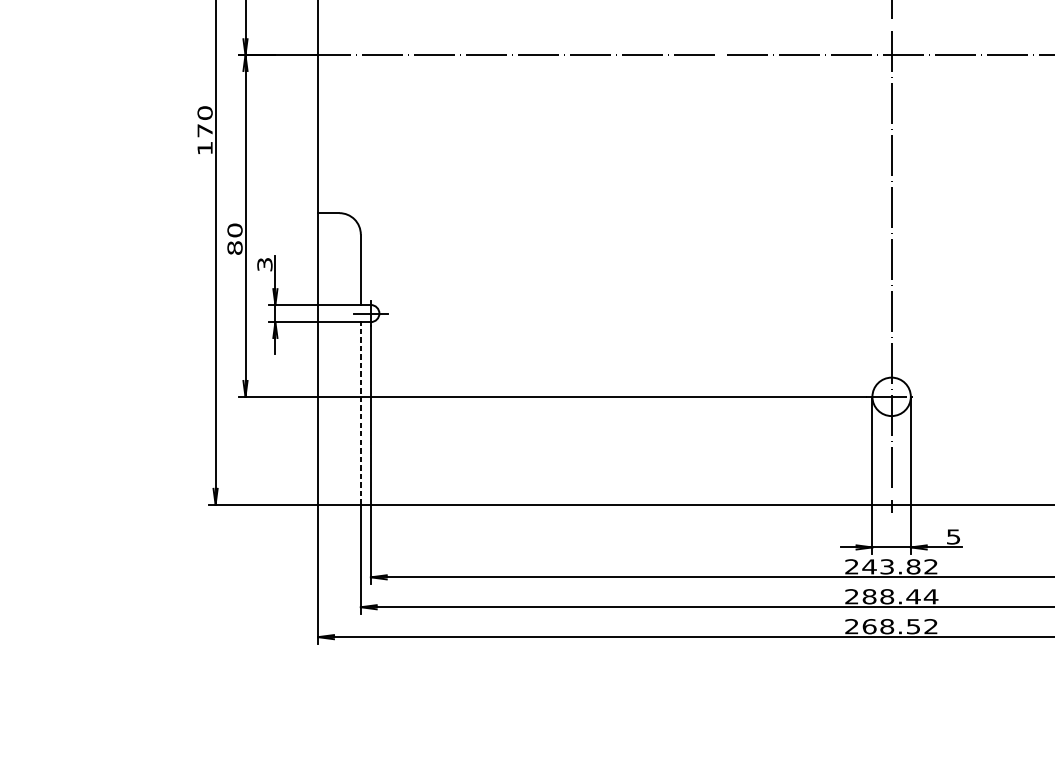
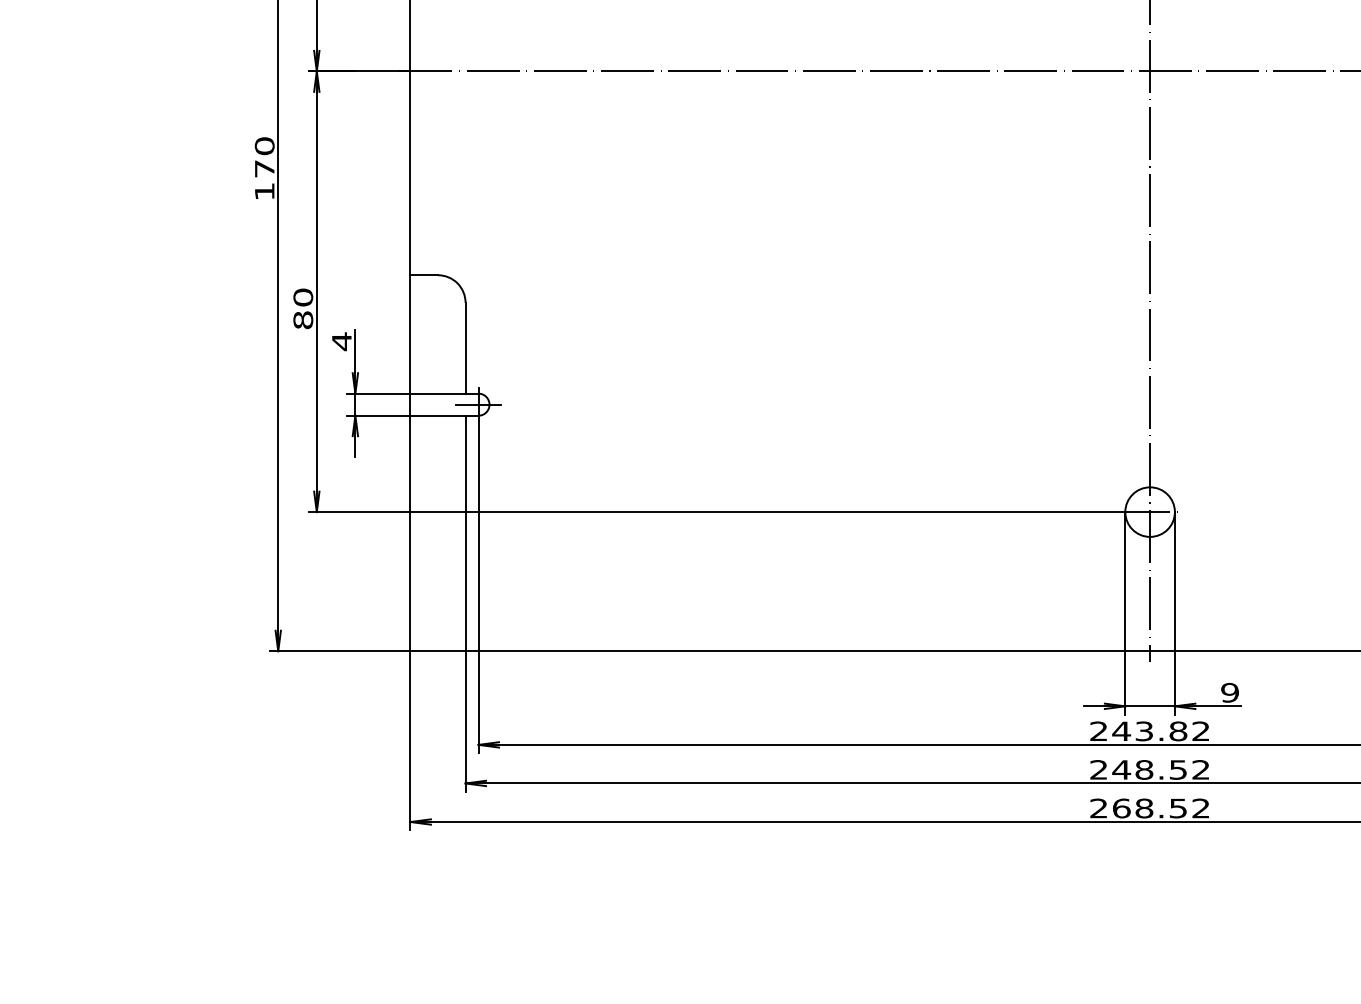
text: (264, 264) -> (341, 341), 3 -> 4
line: (360, 413) -> (465, 533), dashed -> solid
text: (953, 536) -> (1229, 692), 5 -> 9
text: (900, 596) -> (1161, 769), 288.44 -> 248.52

